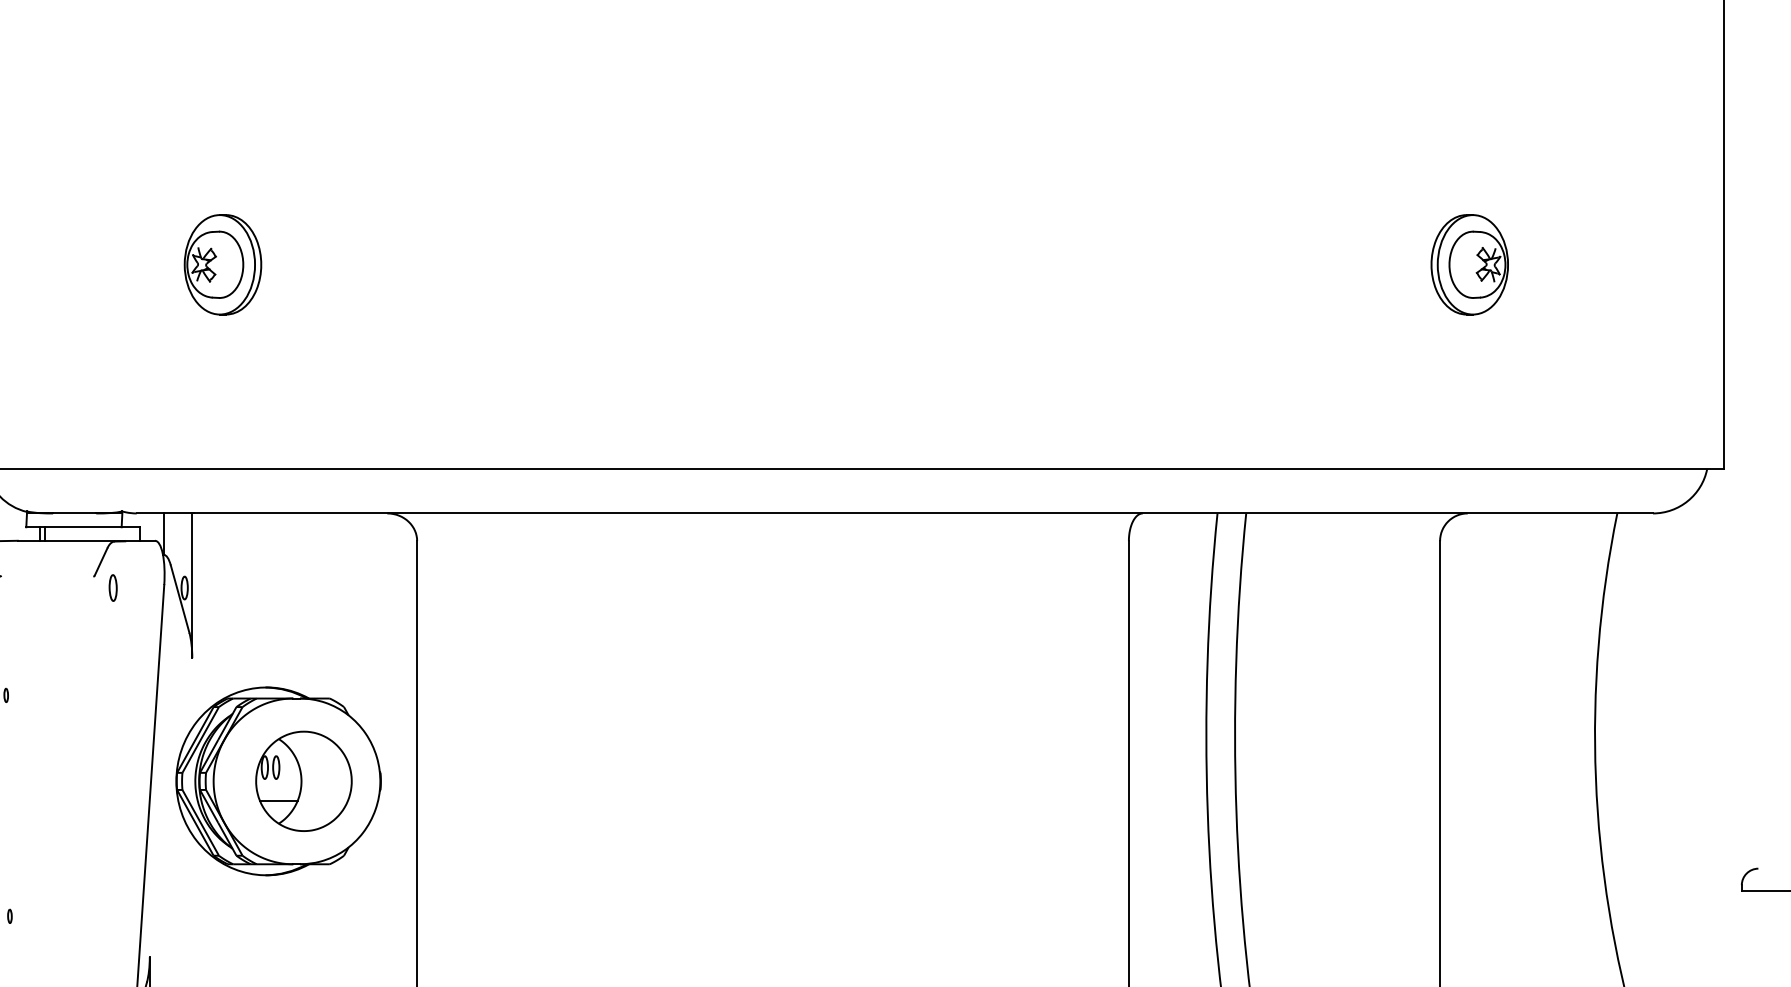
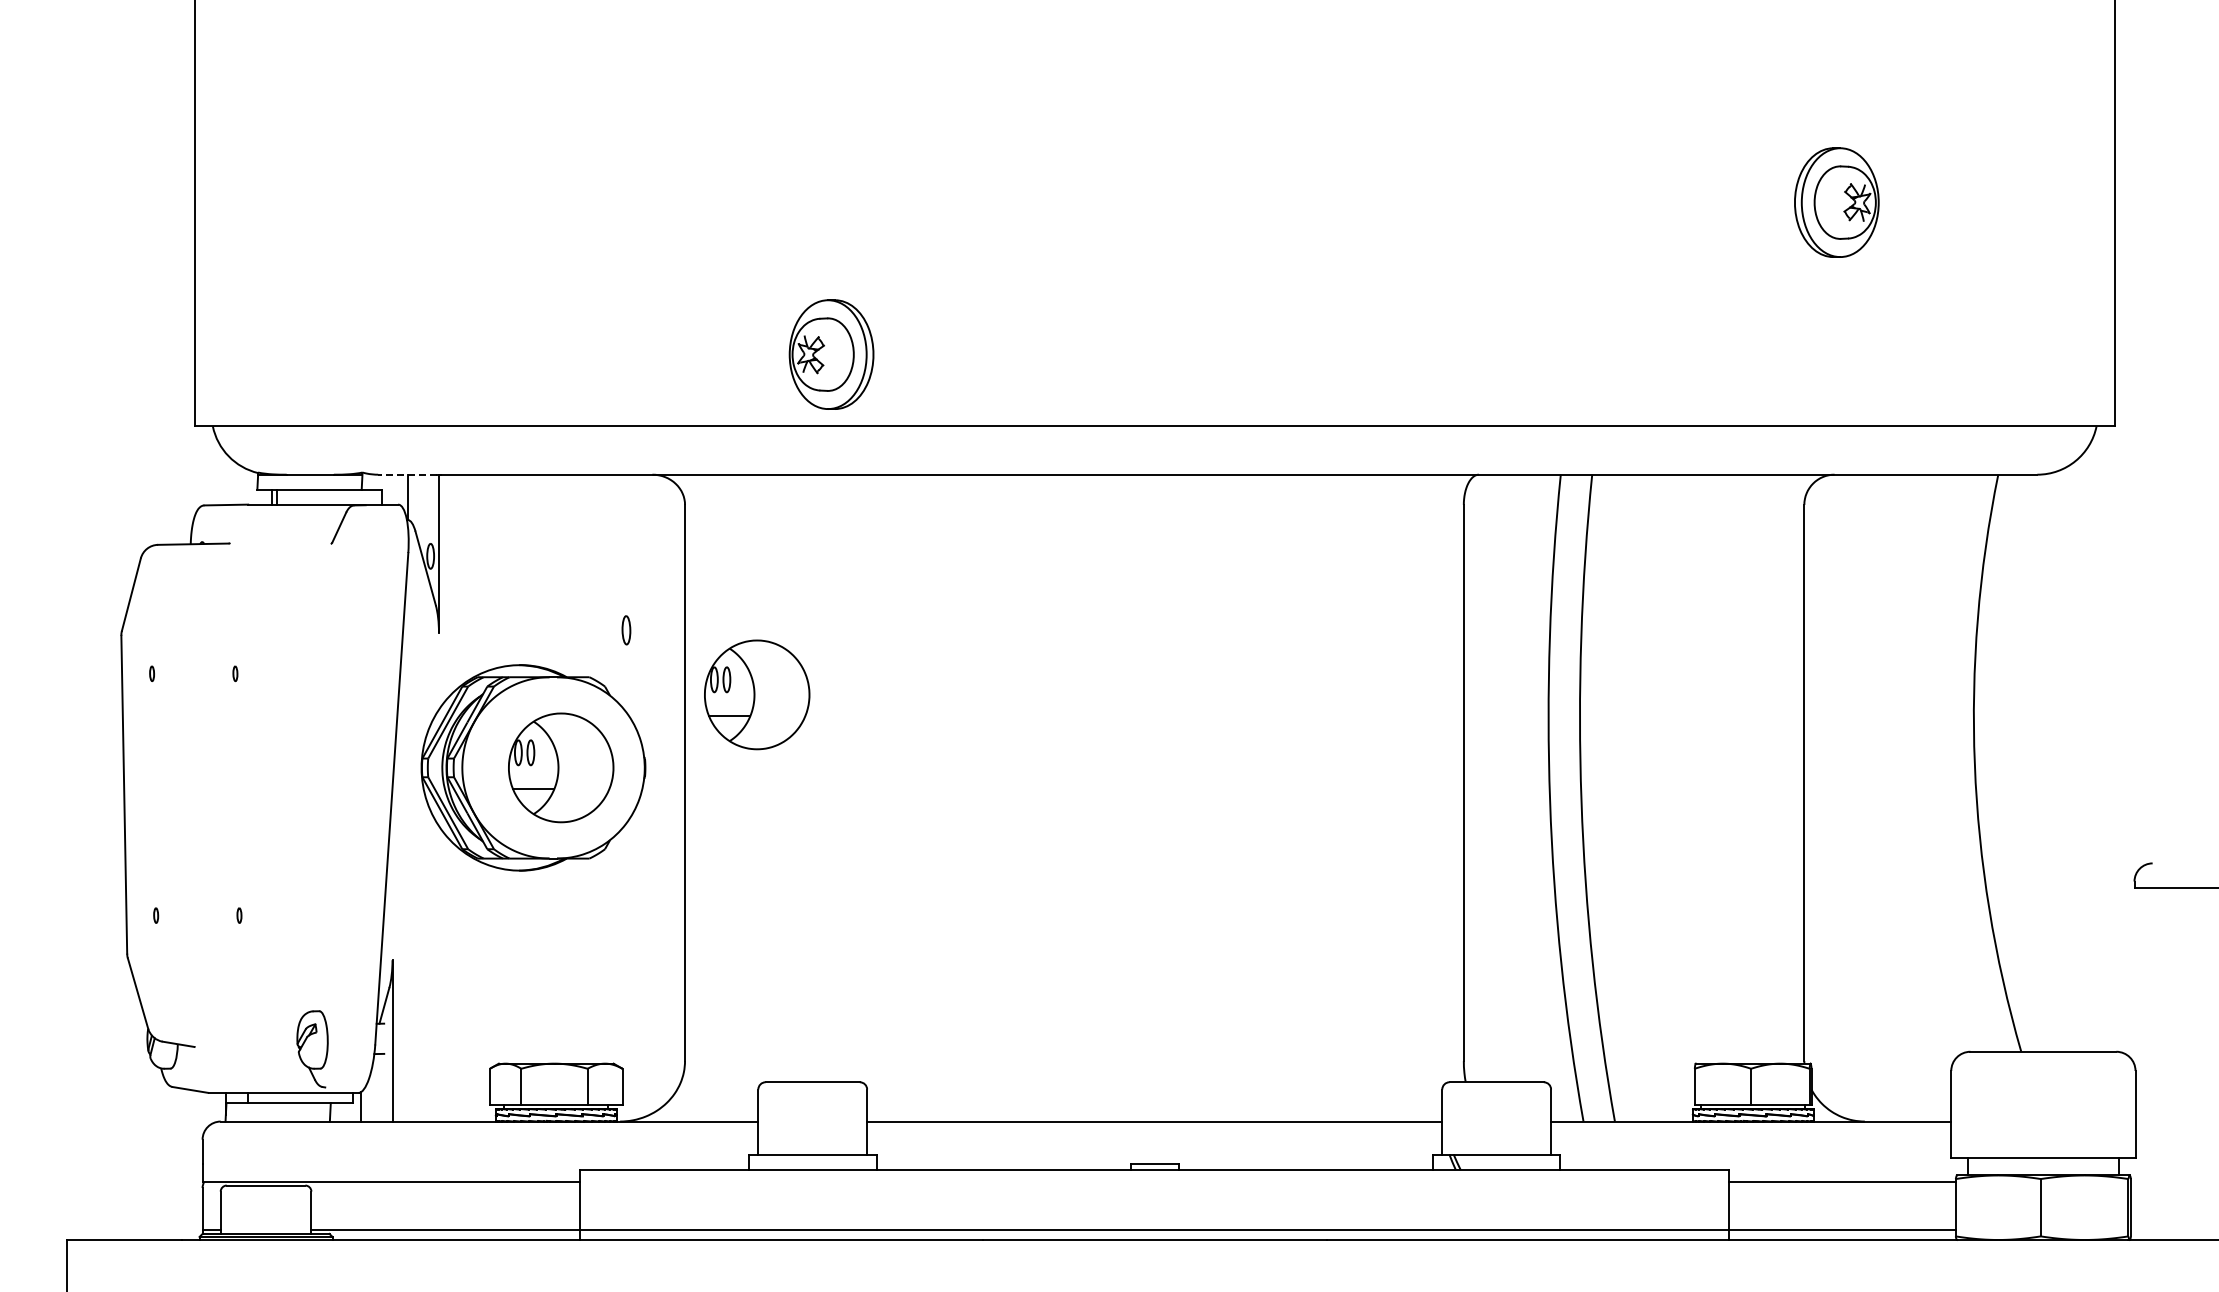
part: (222, 264) -> (831, 354), moved
line: (163, 513) -> (407, 474), solid -> dashed
part: (113, 588) -> (626, 630), moved
part: (483, 714) -> (757, 694), added

